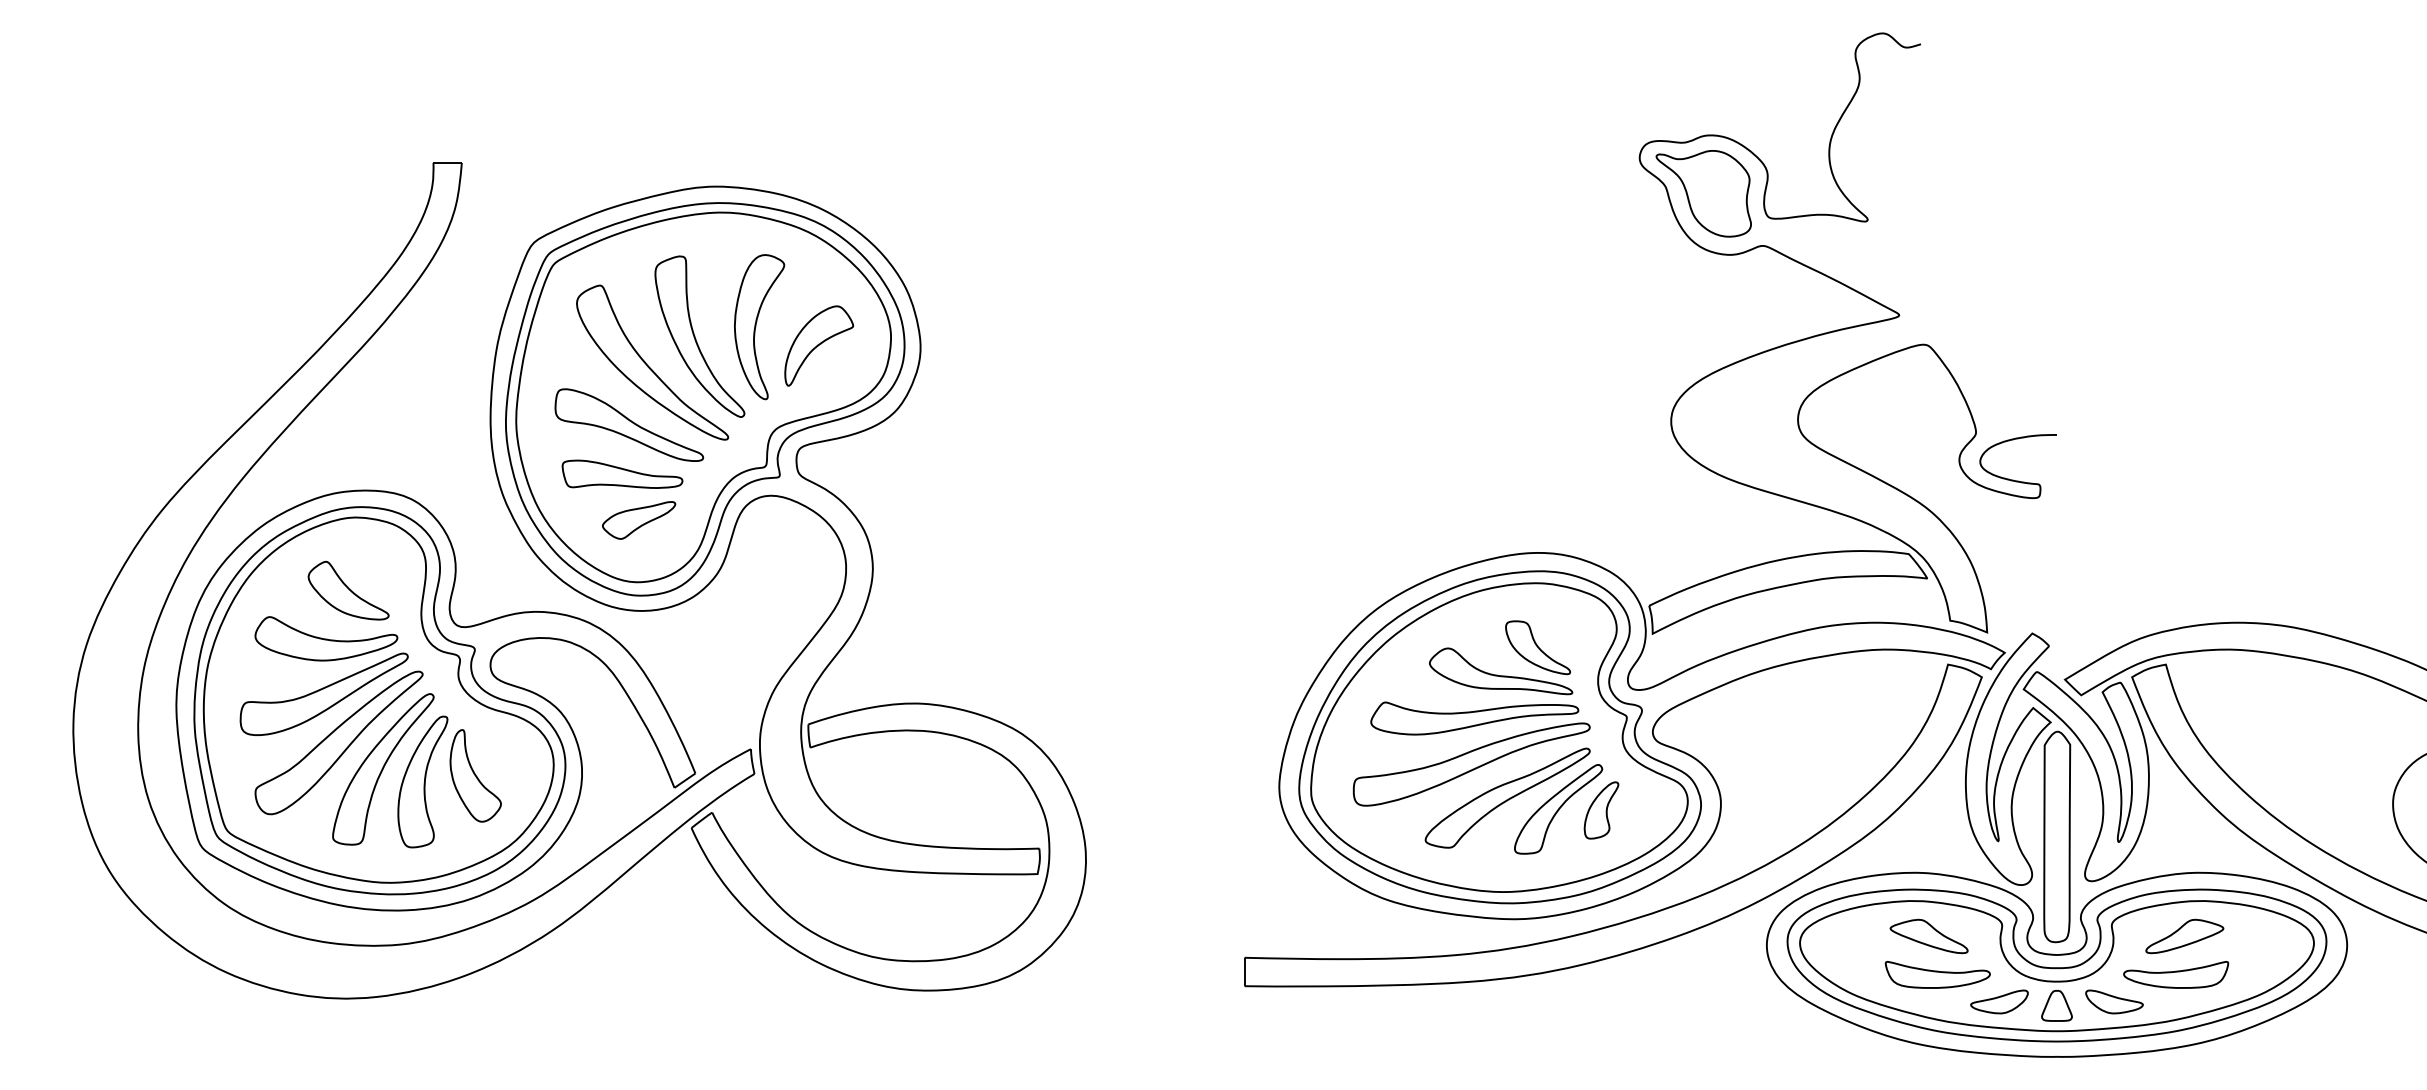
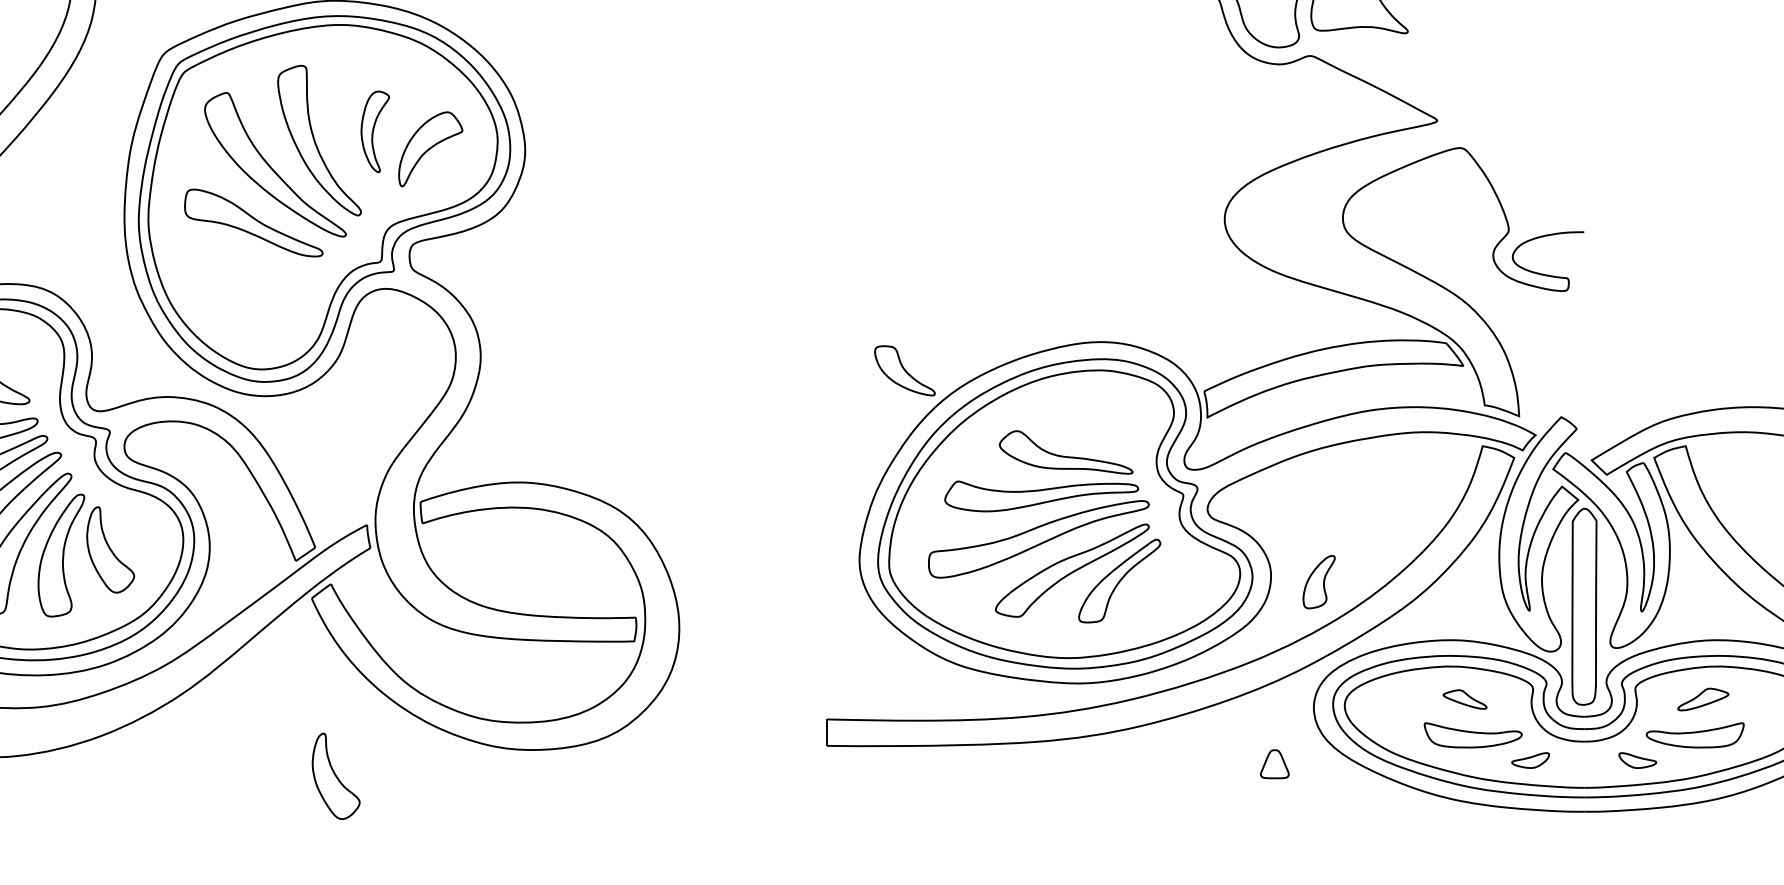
part: (759, 327) -> (375, 132), size x0.6
part: (622, 473) -> (247, 268), removed
part: (639, 520) -> (263, 311), removed
part: (1537, 647) -> (904, 370), moved
part: (1601, 810) -> (1319, 582), moved
part: (1928, 936) -> (1464, 699), size x0.6
part: (2184, 936) -> (1703, 699), size x0.7
part: (1999, 1001) -> (1530, 760), size x0.7
part: (2114, 1001) -> (1637, 760), size x0.7
part: (2056, 1005) -> (1274, 763), moved
part: (717, 1018) -> (335, 775), added

